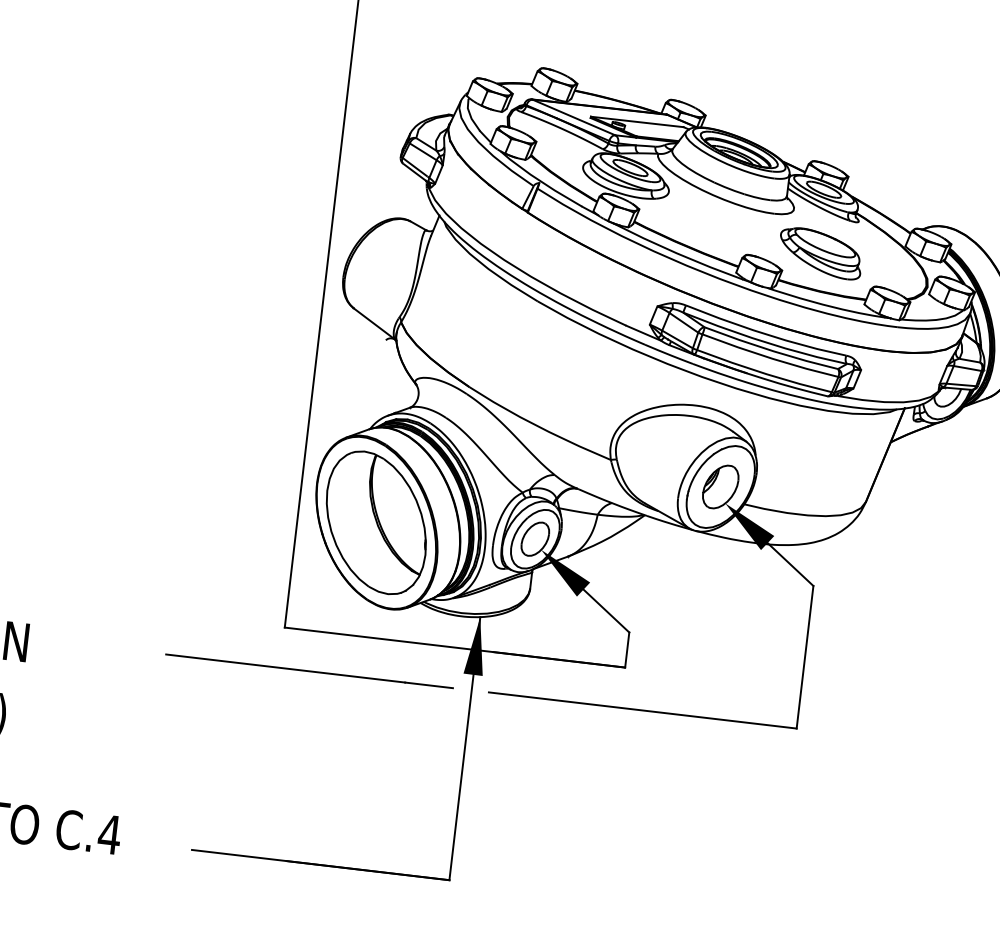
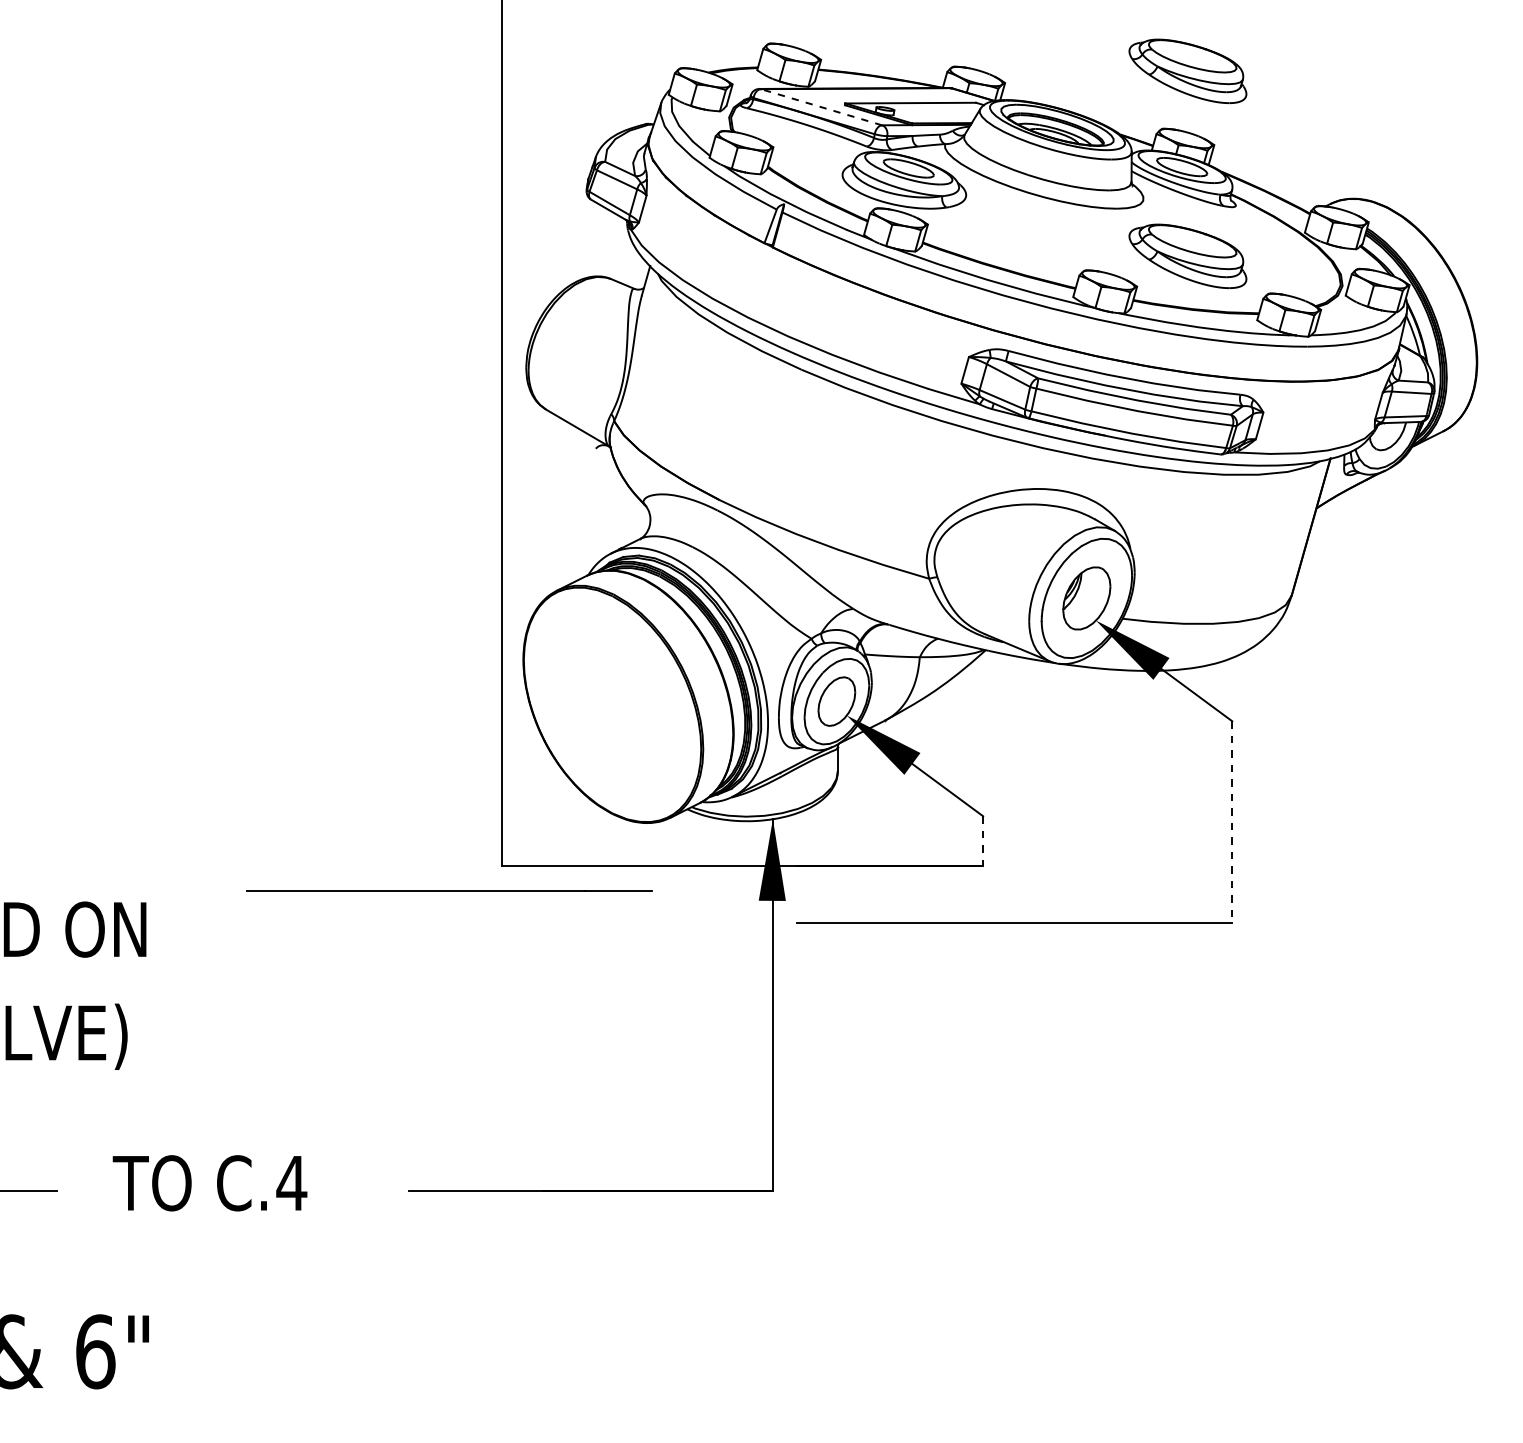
line: (573, 117) -> (821, 107), solid -> dashed
part: (835, 121) -> (1187, 70), added
part: (376, 522) -> (612, 704), removed
line: (627, 650) -> (983, 841), solid -> dashed
line: (805, 657) -> (1232, 822), solid -> dashed
line: (309, 671) -> (449, 890), moved

